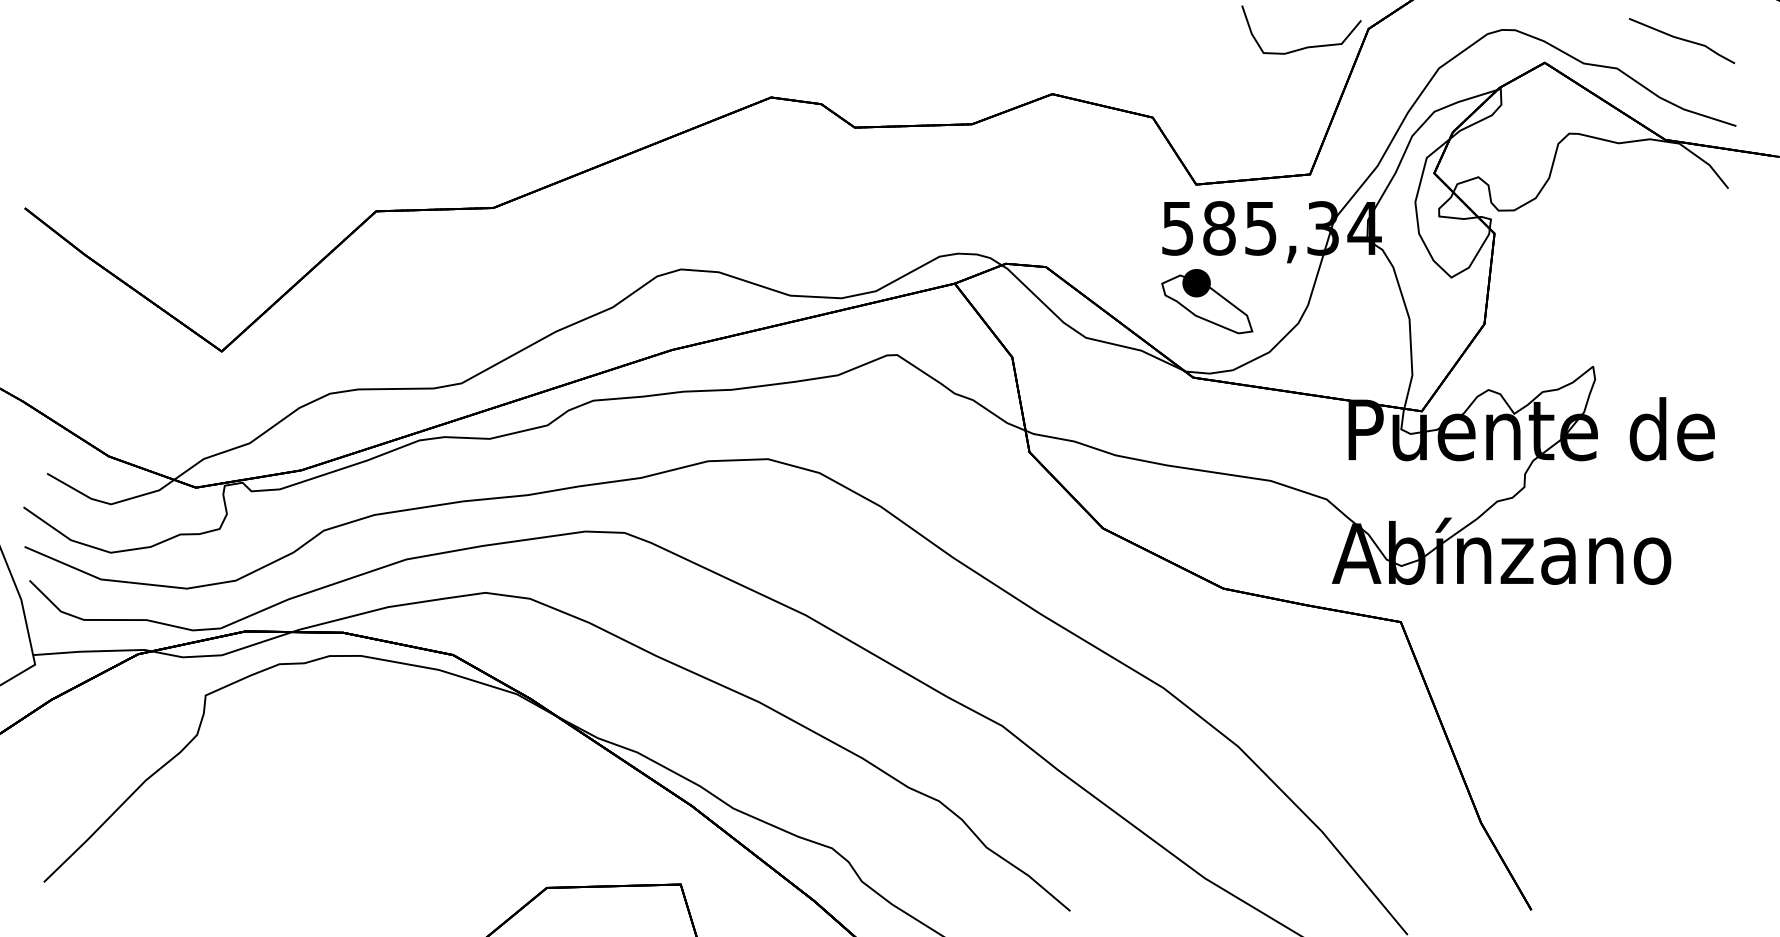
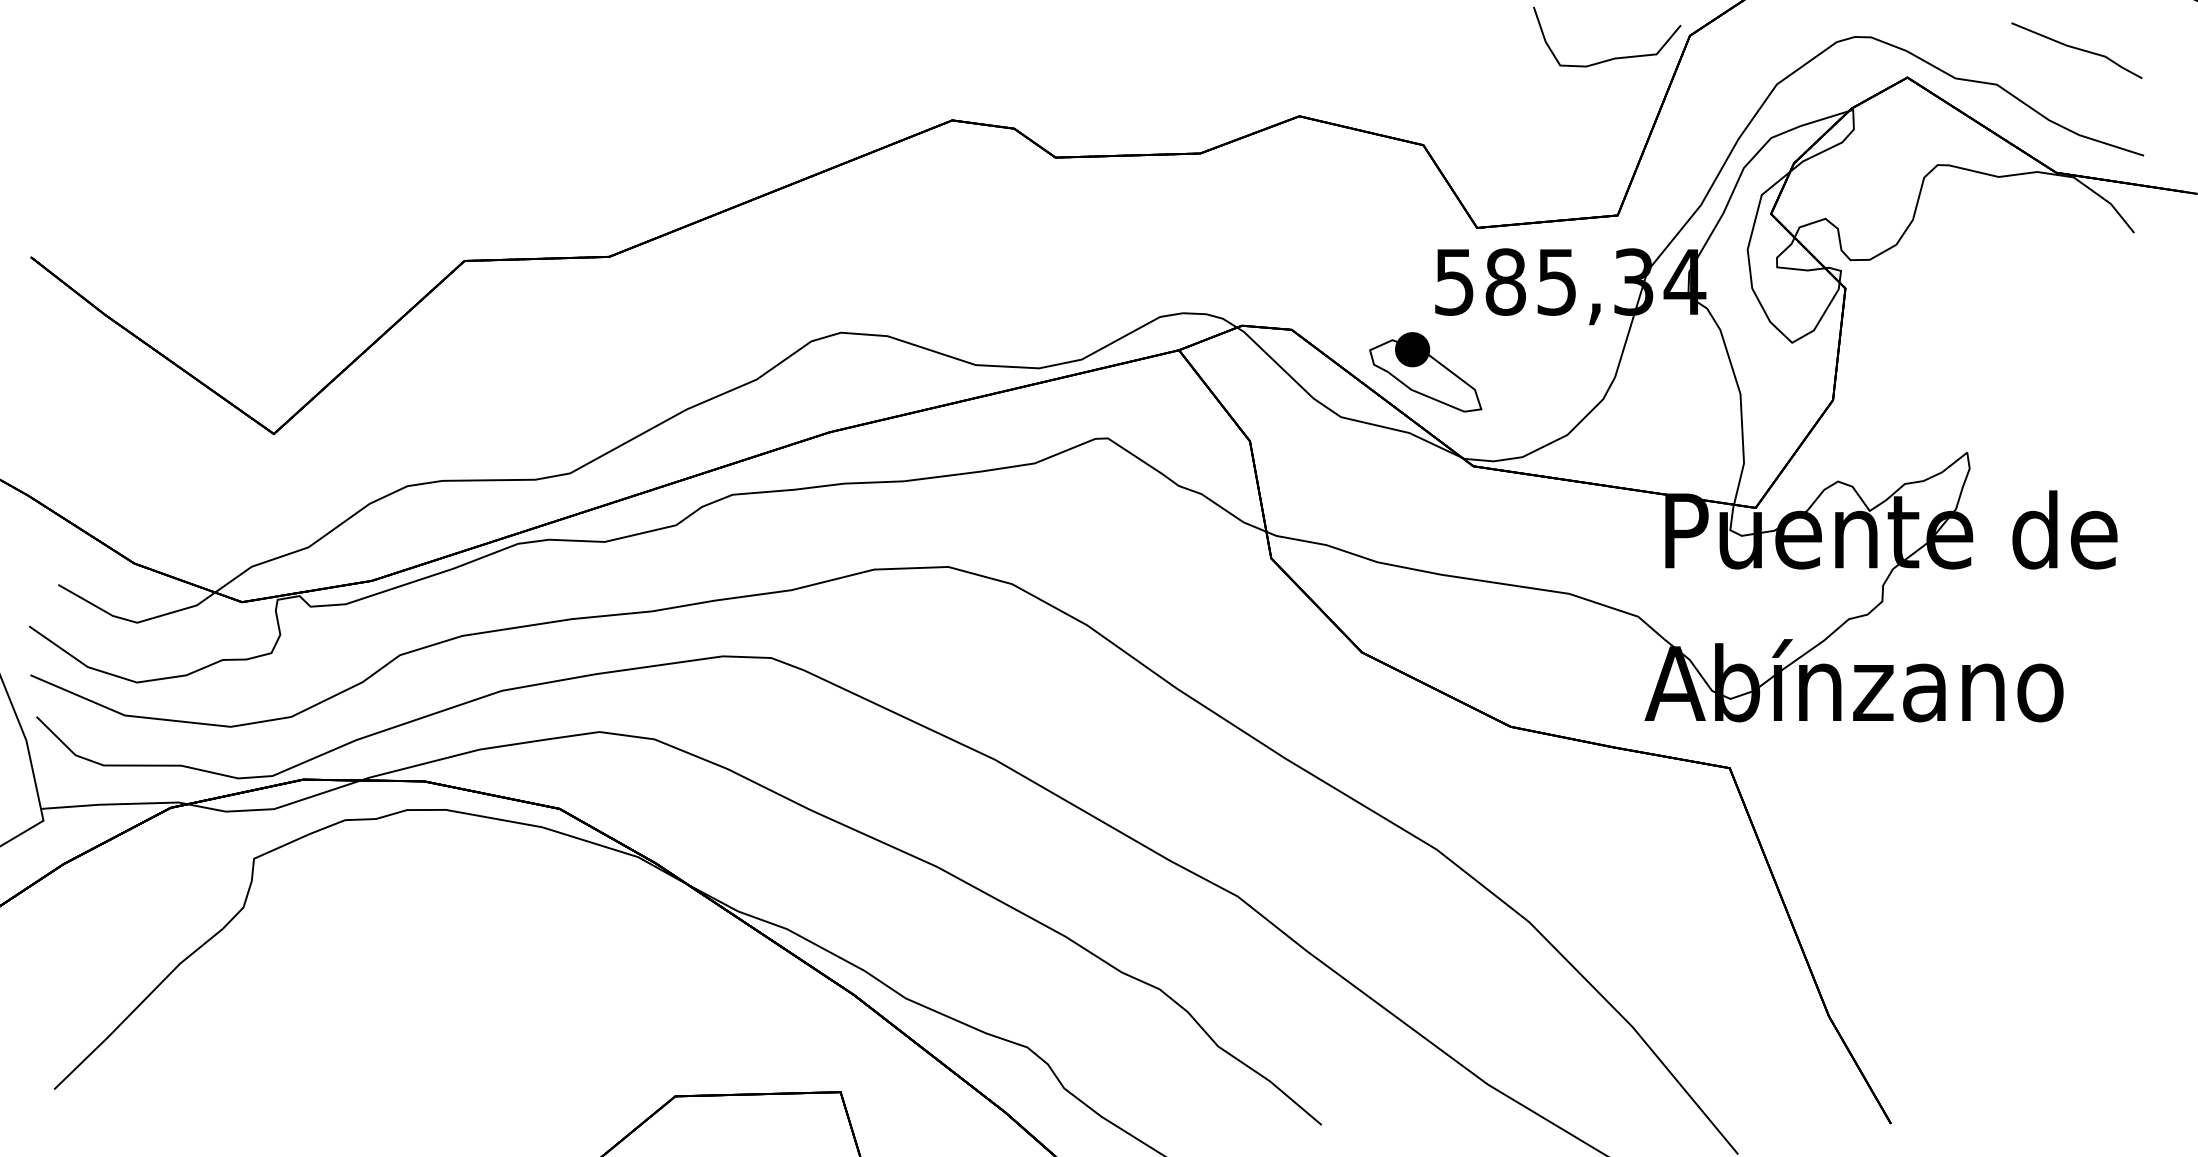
part: (1207, 301) -> (1425, 372), moved

